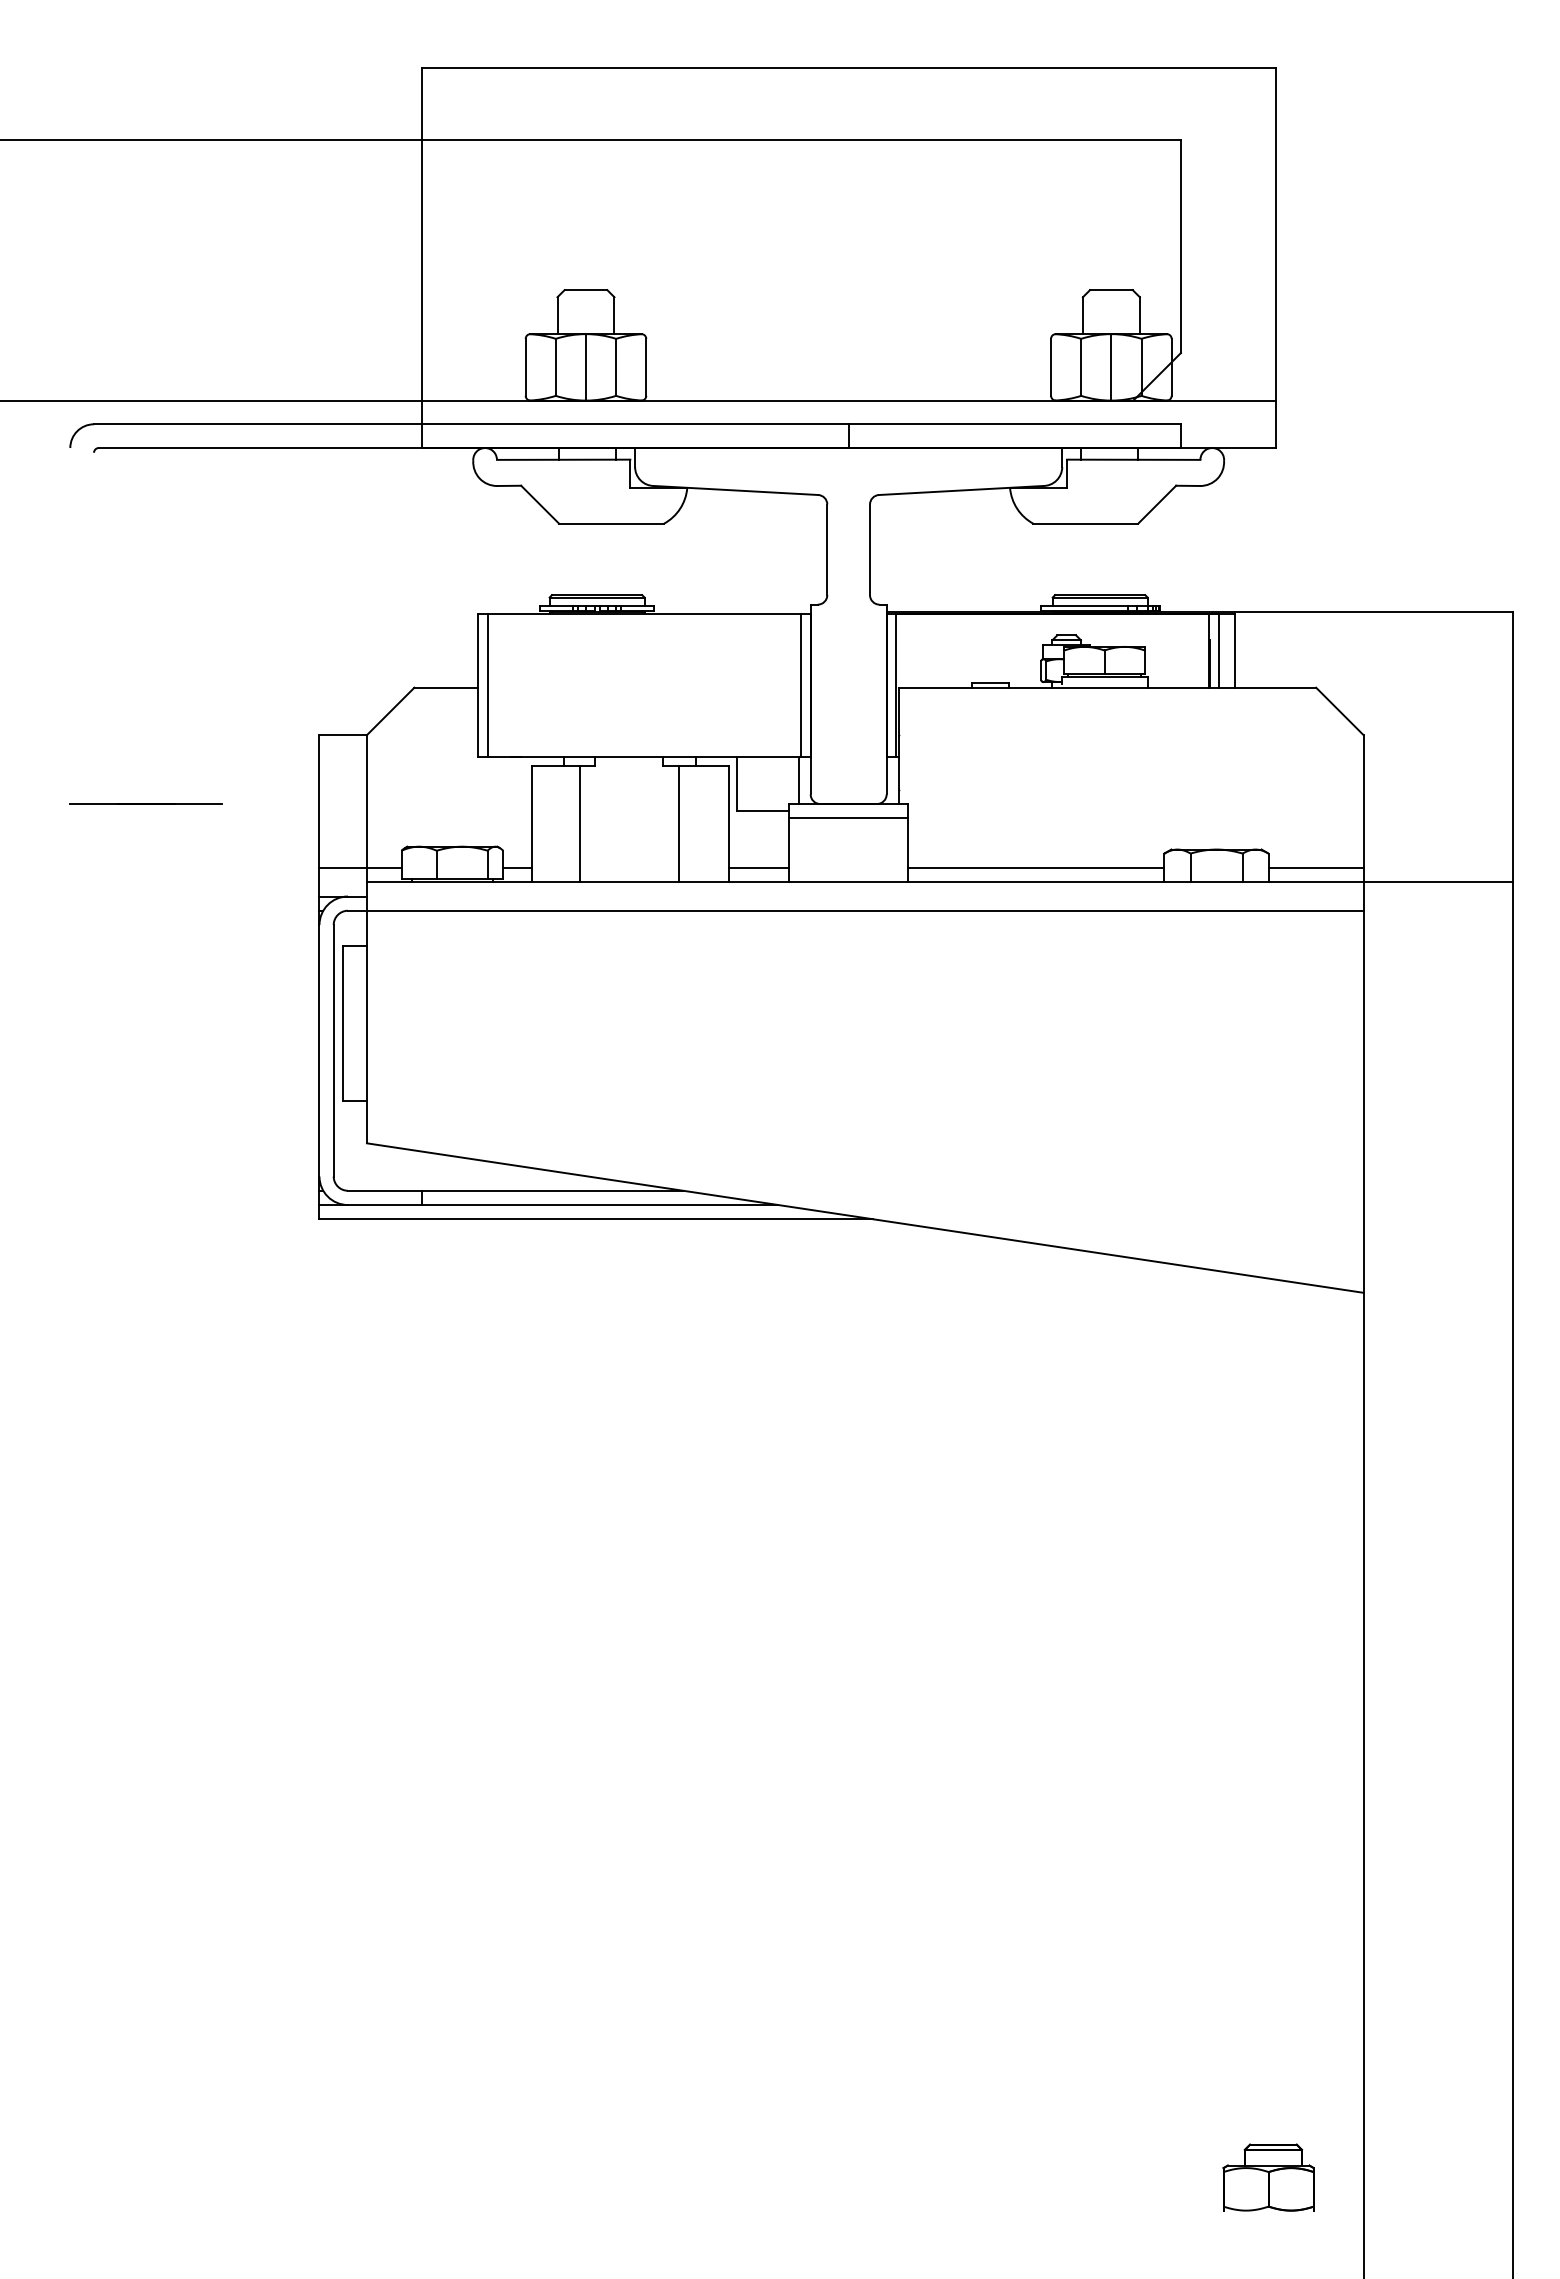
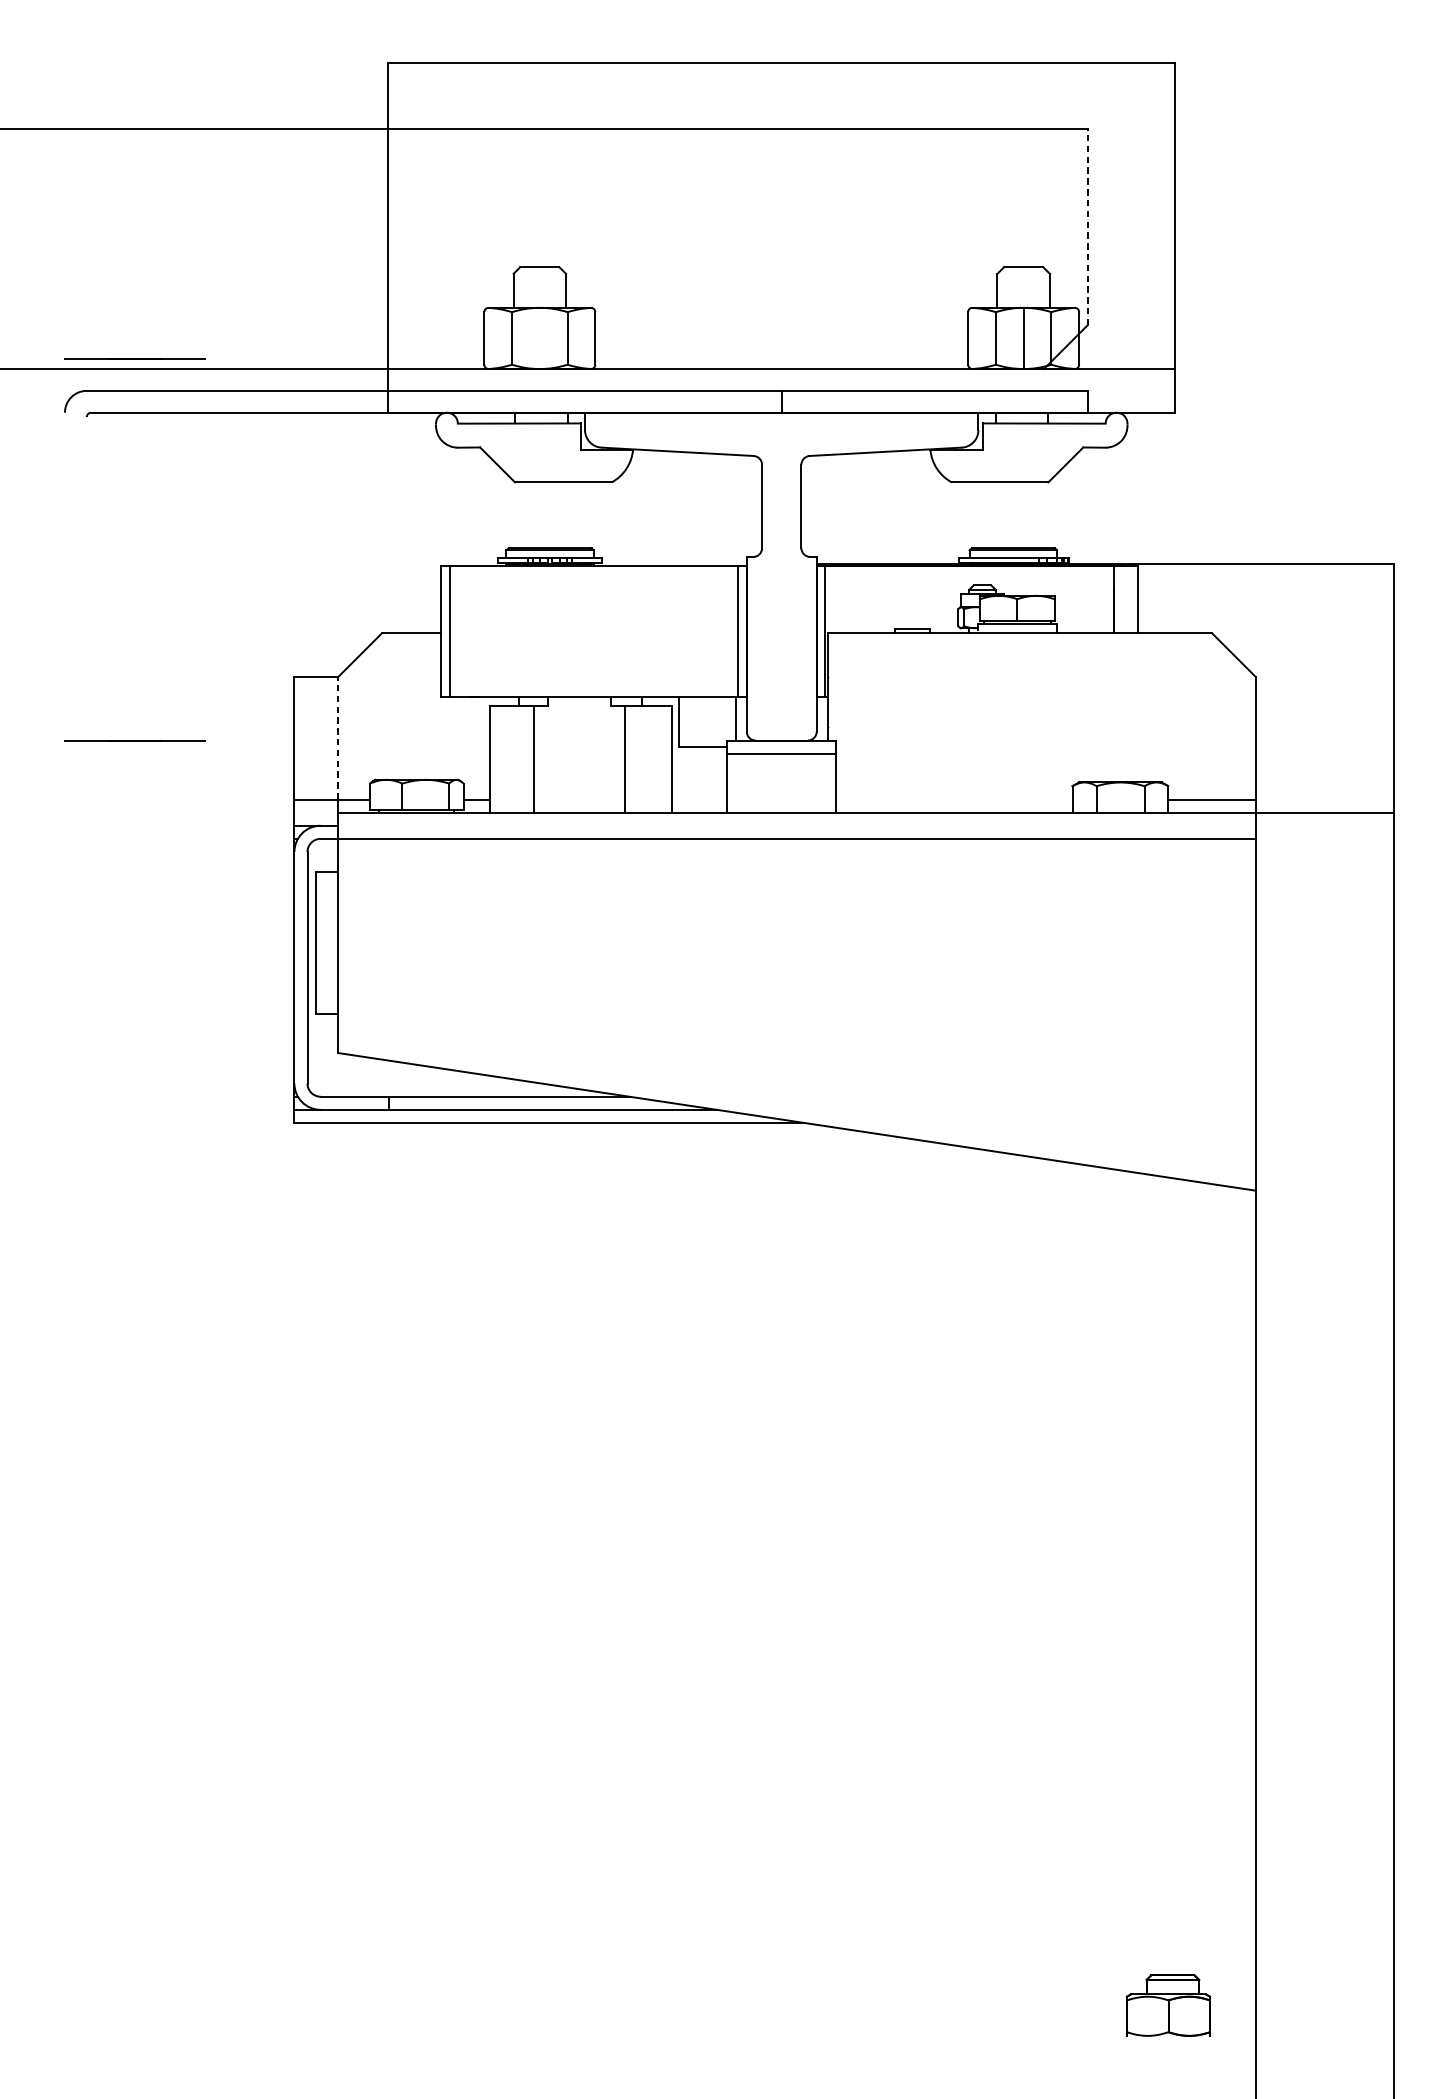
line: (1180, 246) -> (1087, 227), solid -> dashed
line: (585, 367) -> (539, 338), removed
line: (145, 389) -> (134, 358), added
line: (1218, 650) -> (1122, 599), removed
line: (366, 801) -> (337, 738), solid -> dashed
line: (759, 868) -> (699, 799), removed
line: (1035, 868) -> (953, 799), removed

